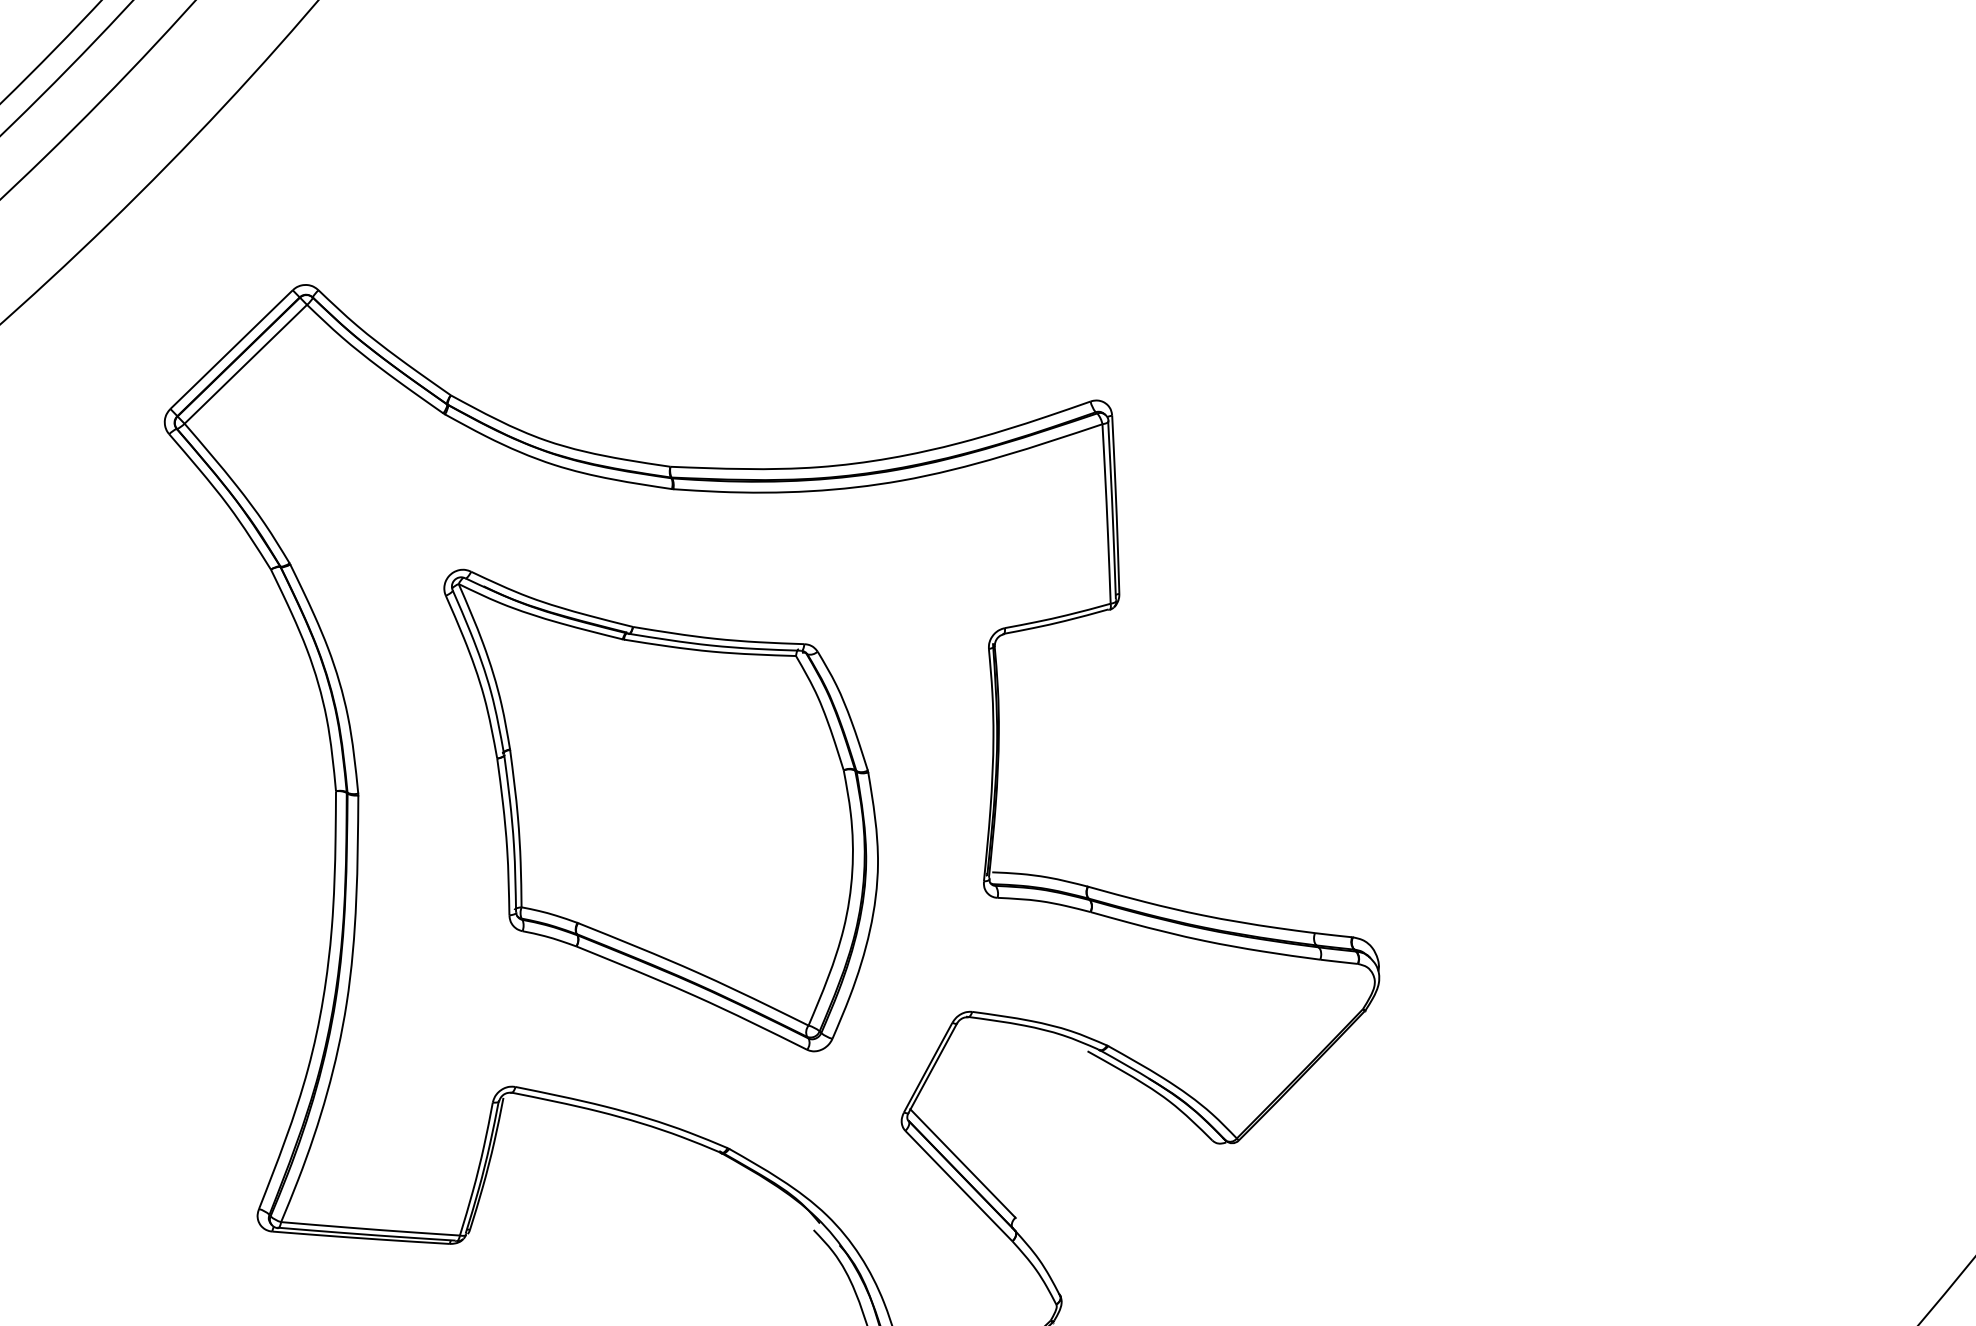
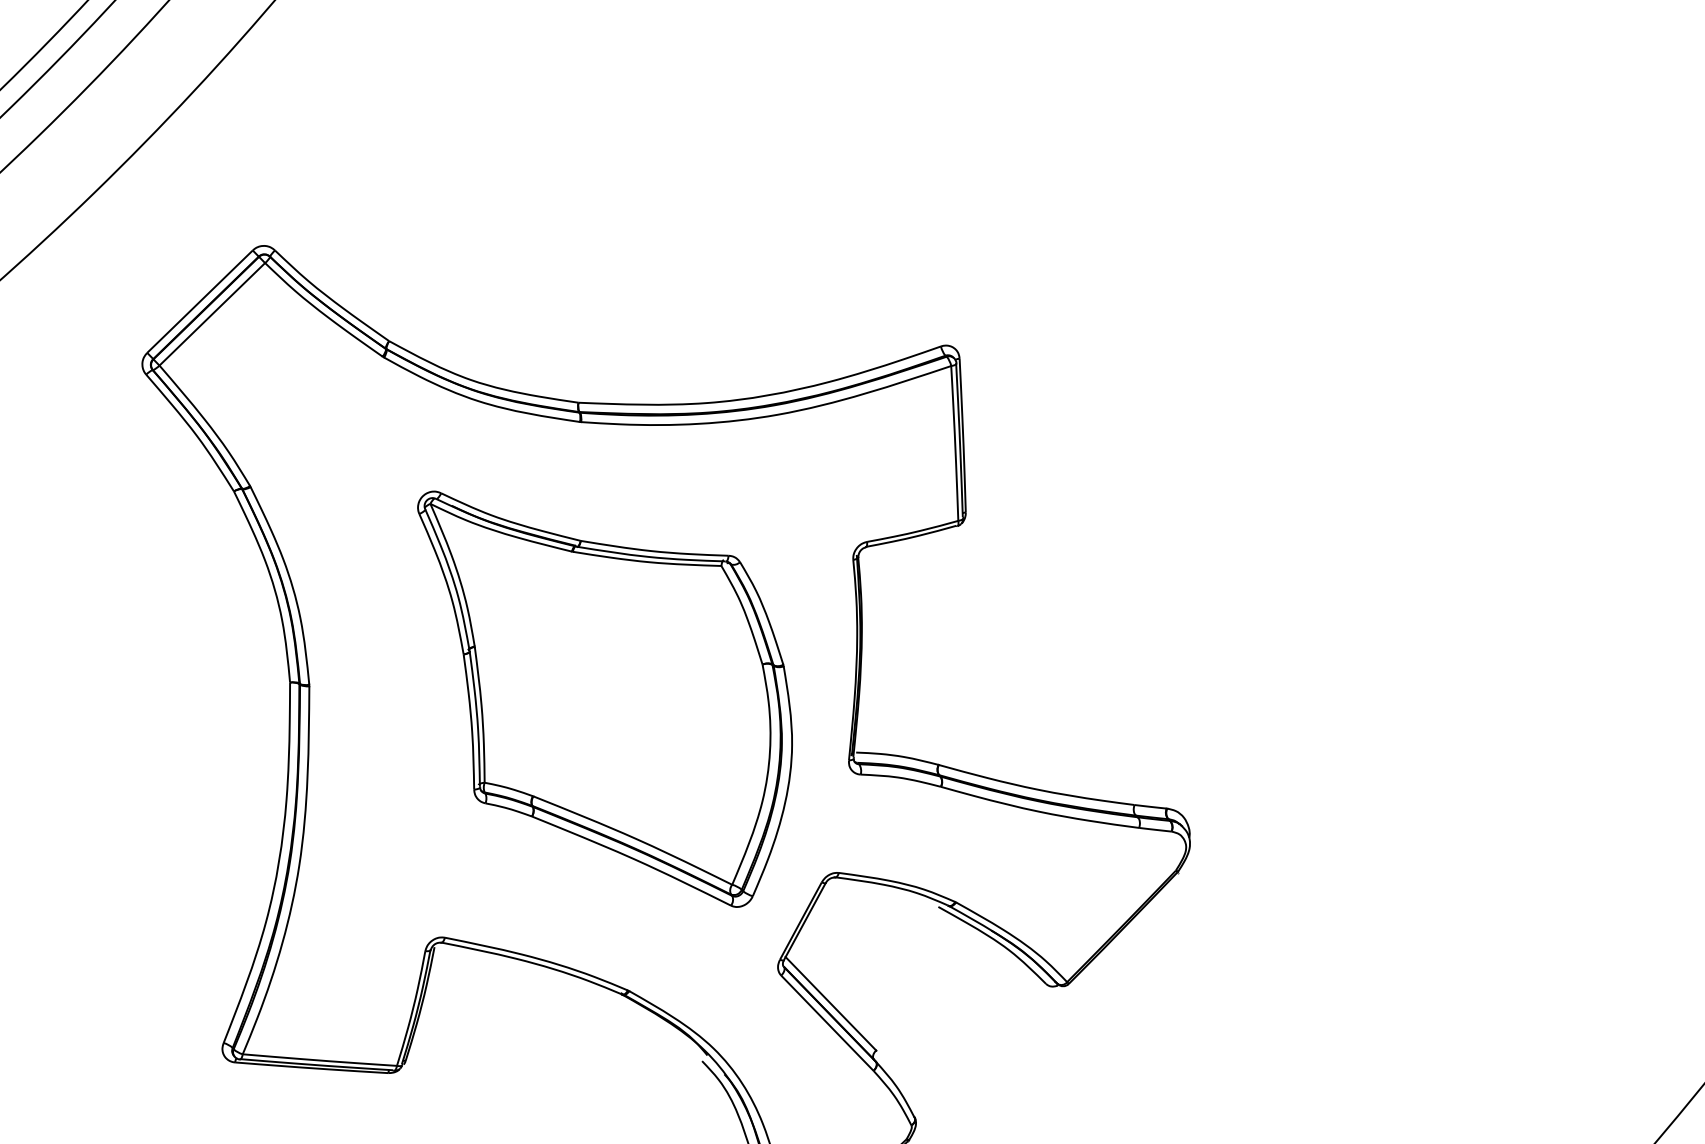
part: (660, 810) -> (604, 699), moved

